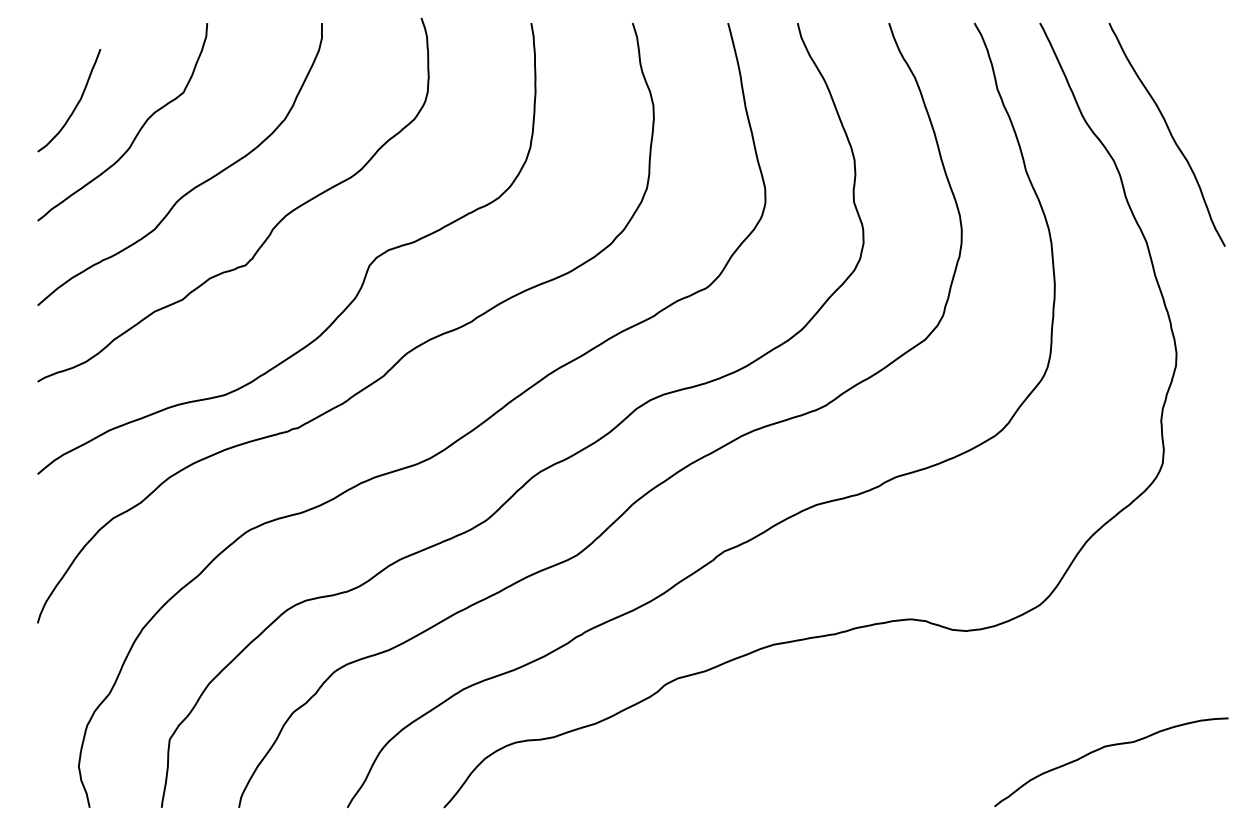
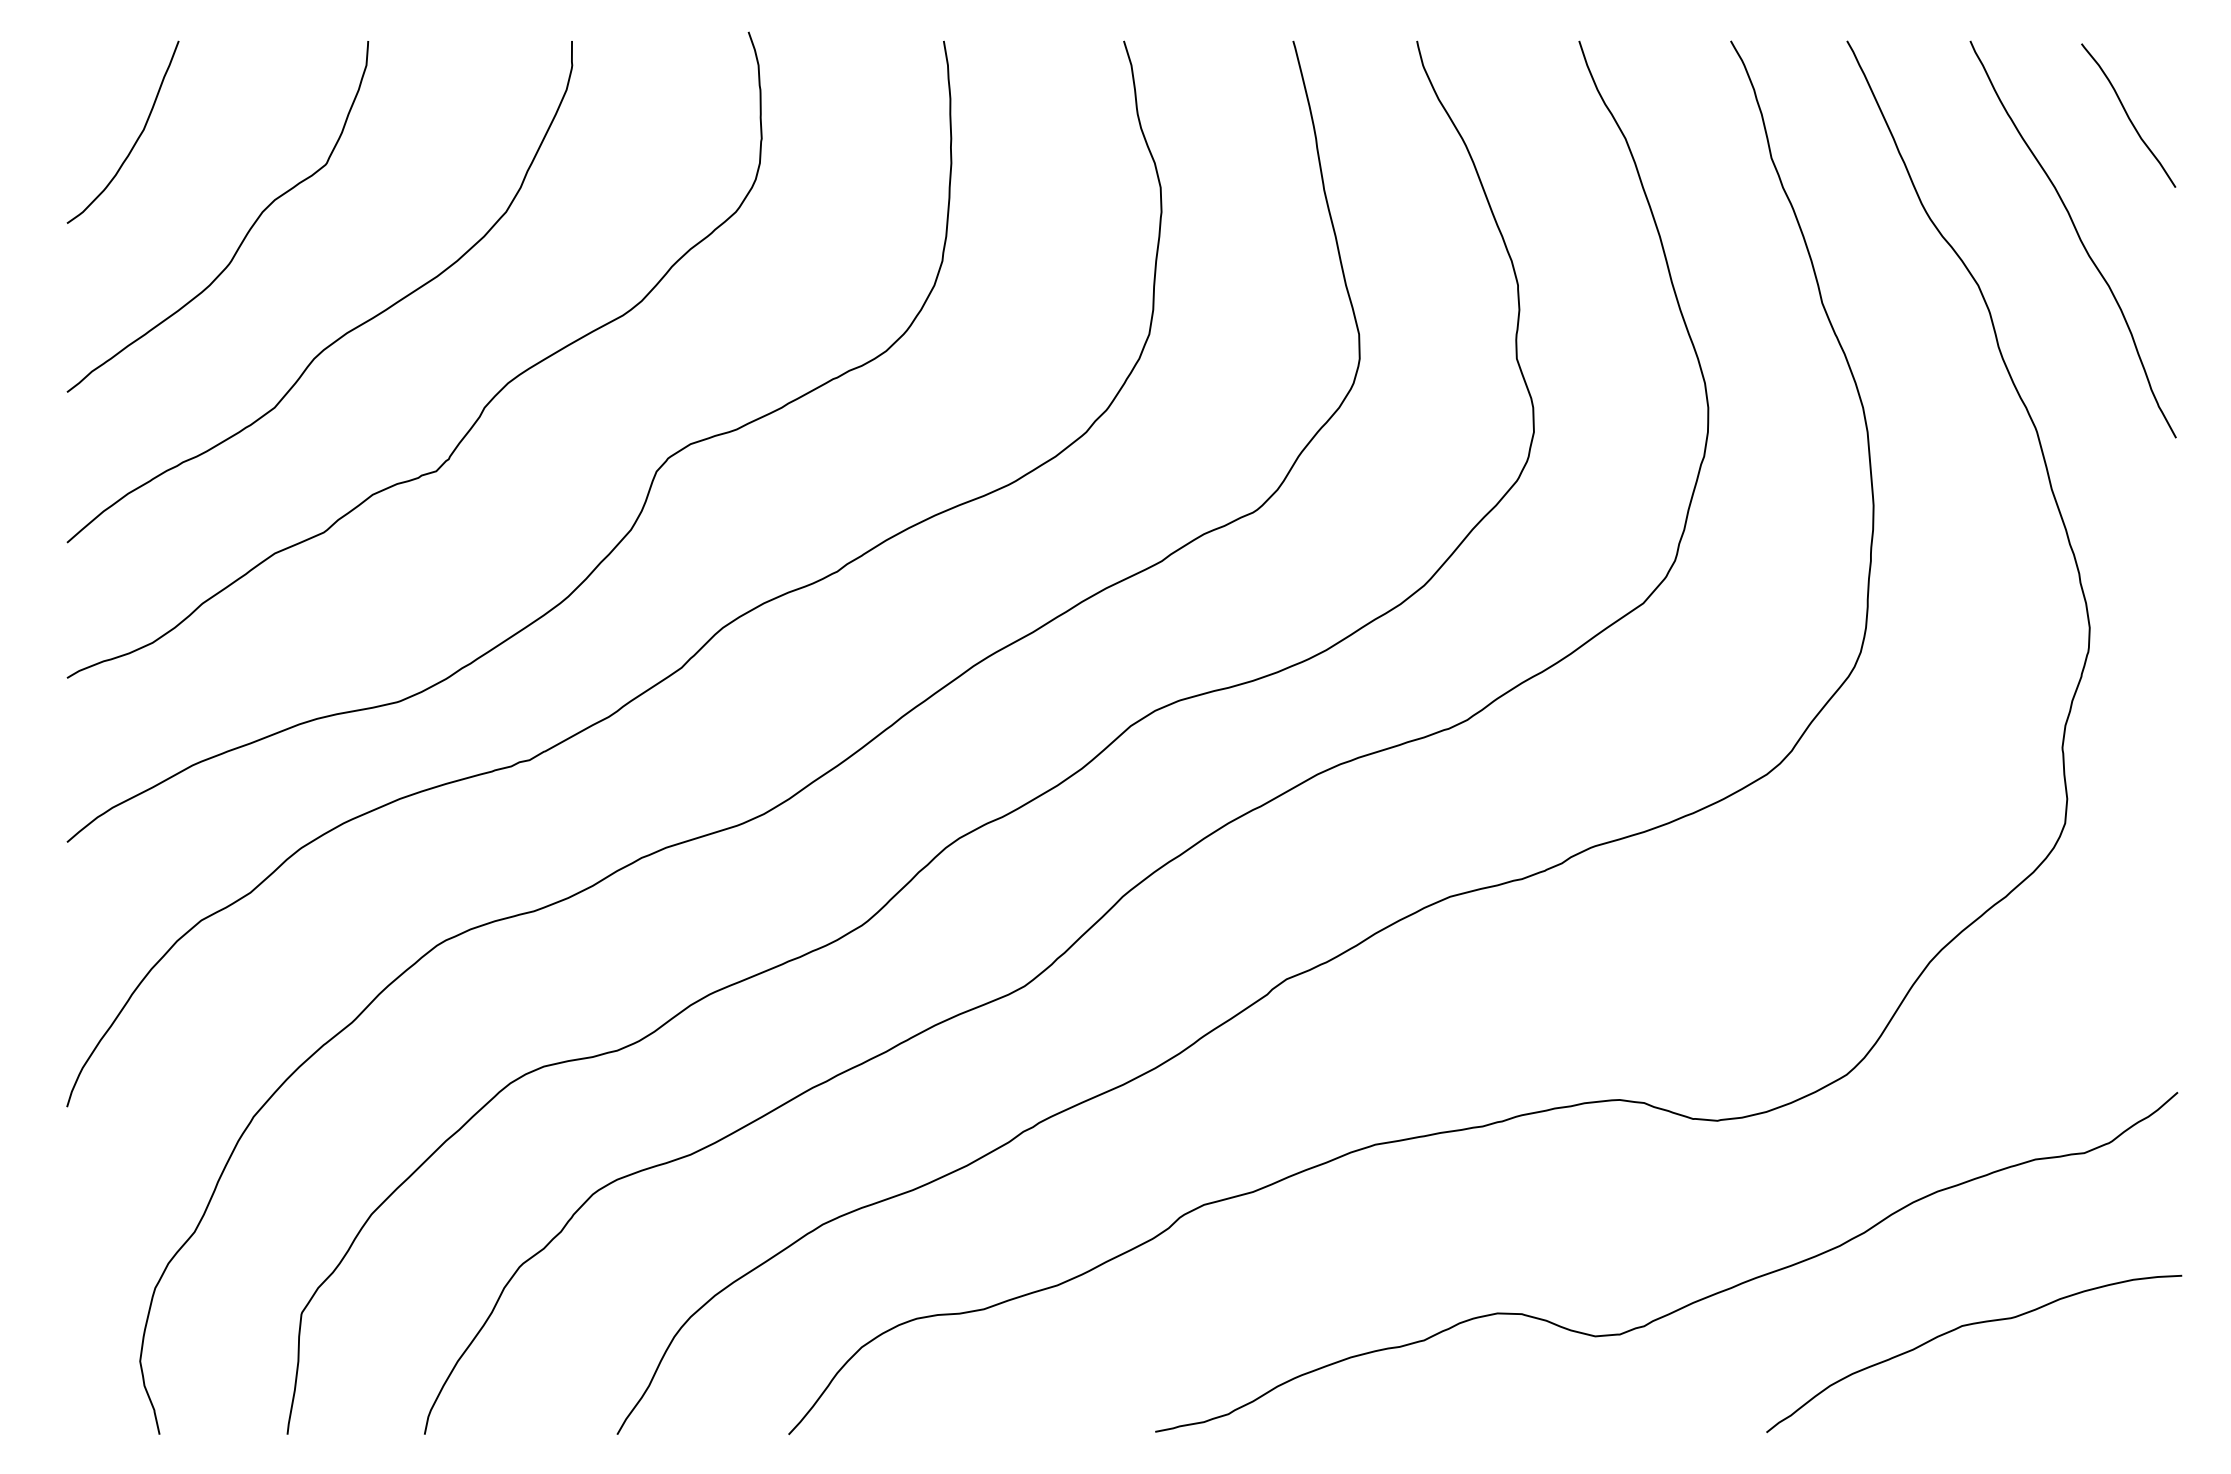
curve: (1198, 64) -> (2128, 114), added
curve: (75, 105) -> (134, 141), moved
curve: (950, 733) -> (1688, 1302), added

